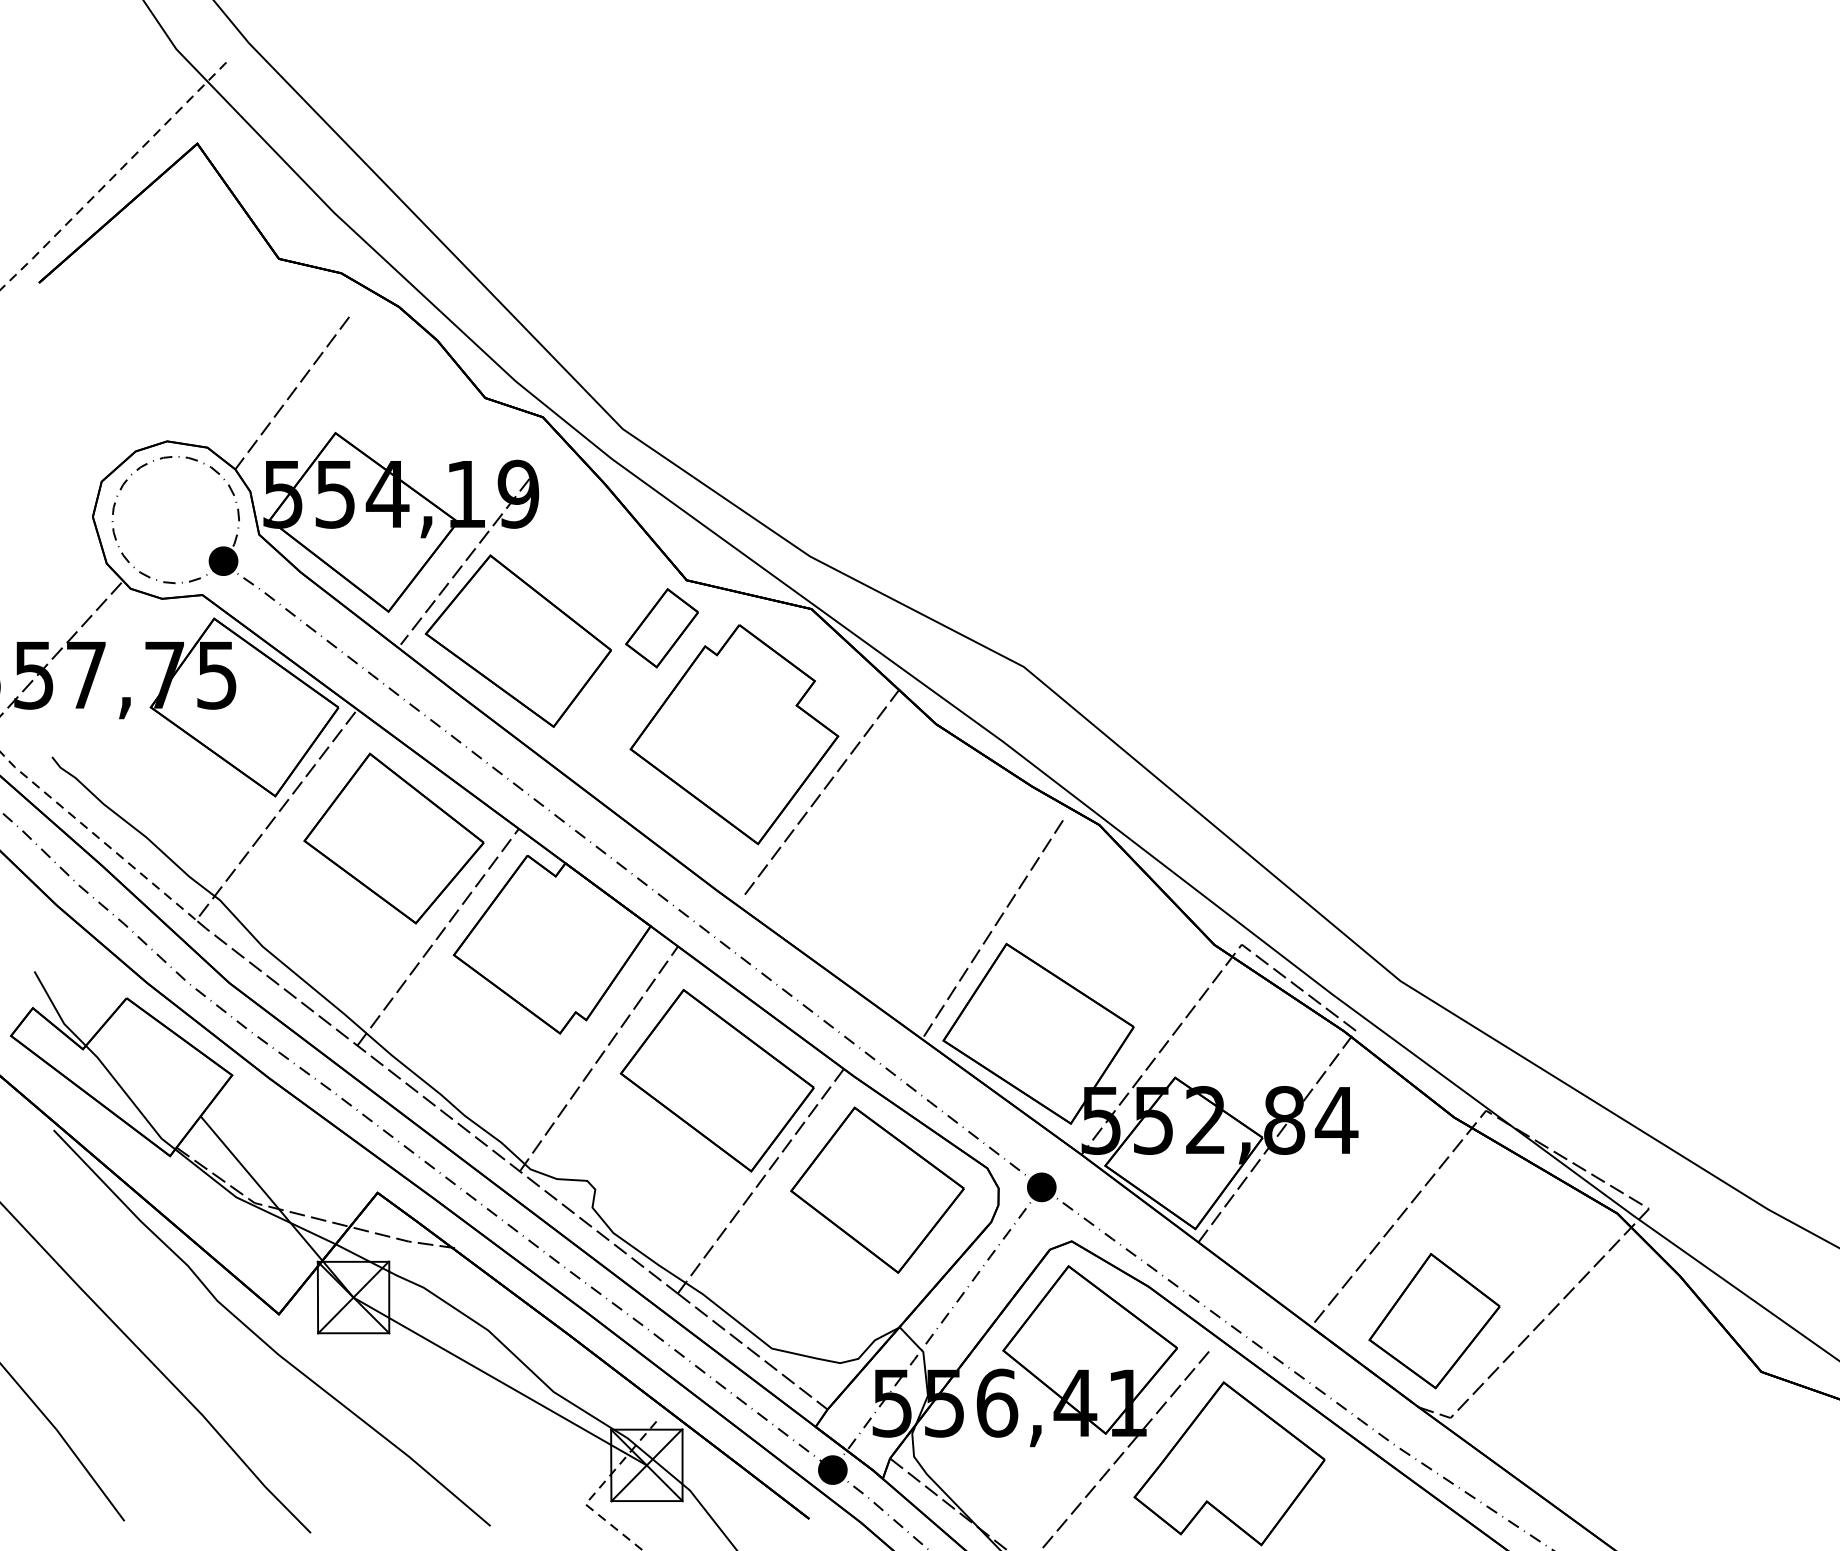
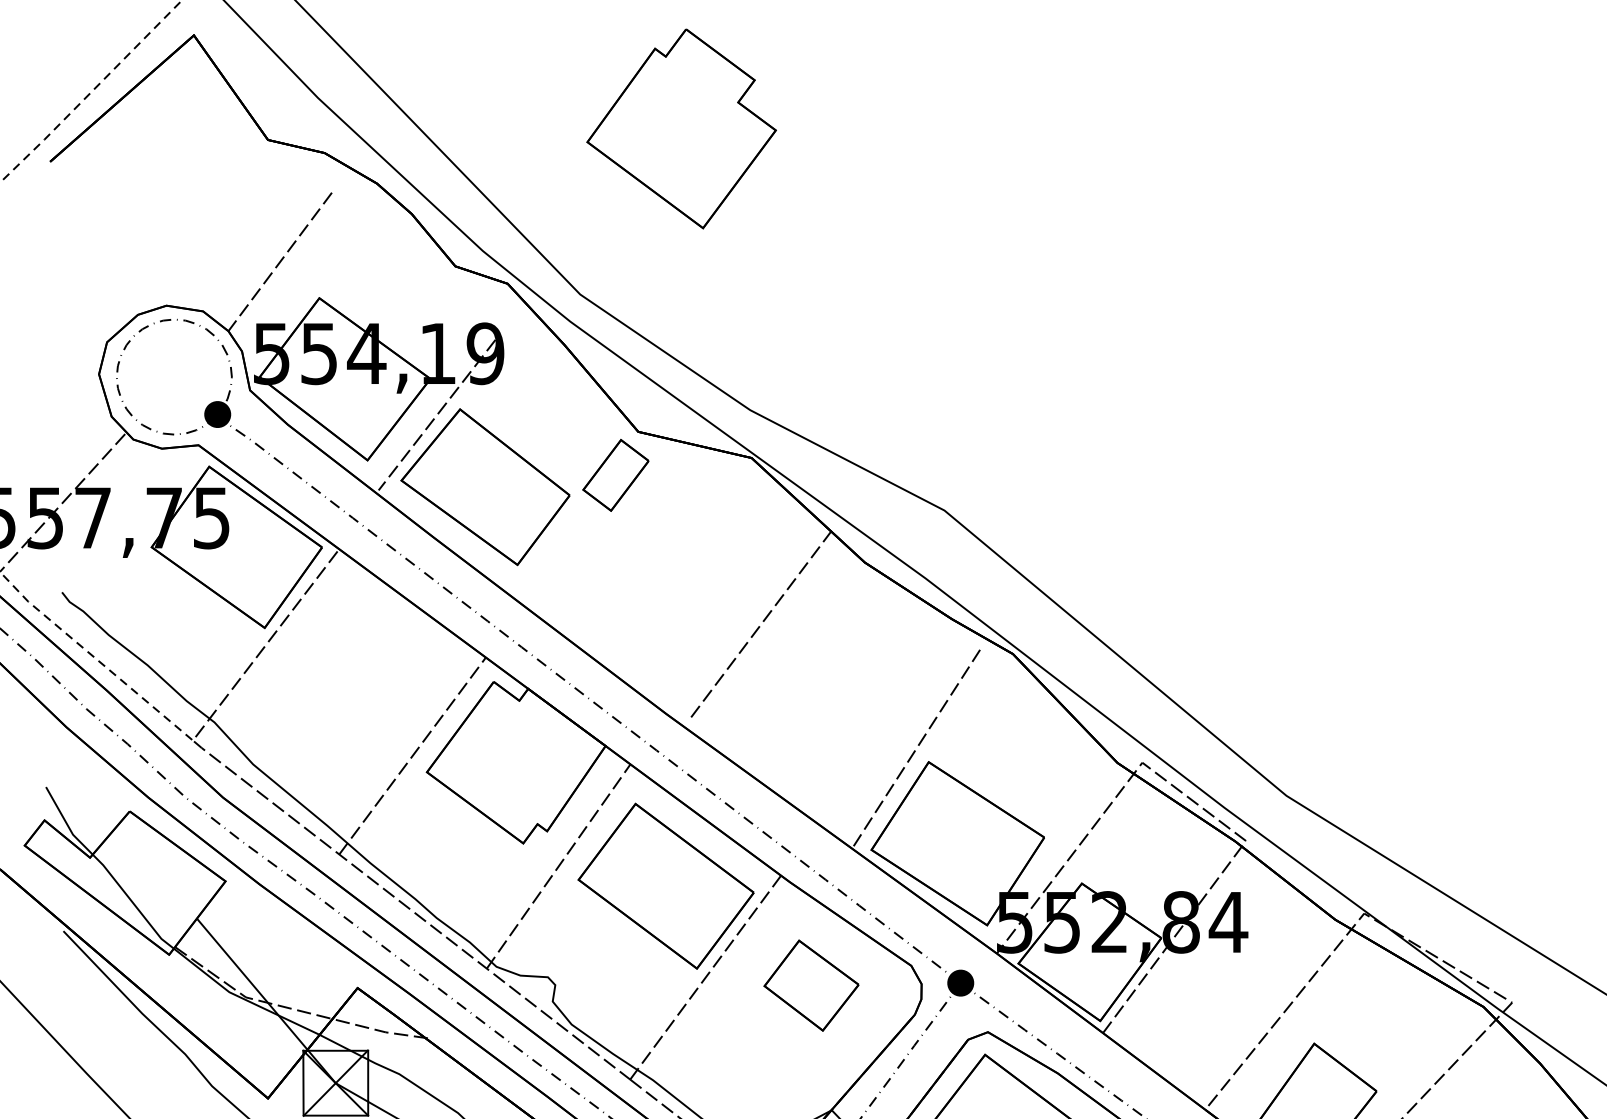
part: (734, 734) -> (681, 128), moved
part: (393, 838) -> (372, 666), removed
part: (877, 1189) -> (811, 985), size x0.6

